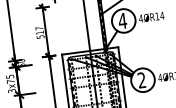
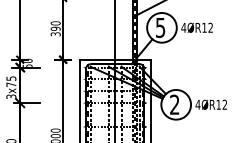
text: (162, 15) -> (210, 27), 4ØR14 -> 4ØR12
text: (122, 21) -> (160, 28), 4 -> 5
text: (39, 32) -> (55, 28), 517 -> 390

